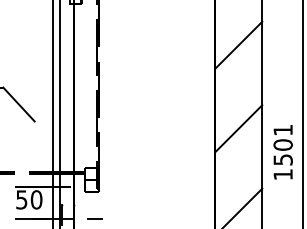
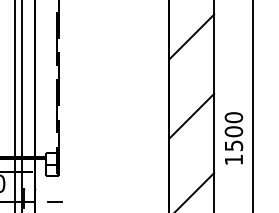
text: (282, 129) -> (233, 116), 1501 -> 1500

